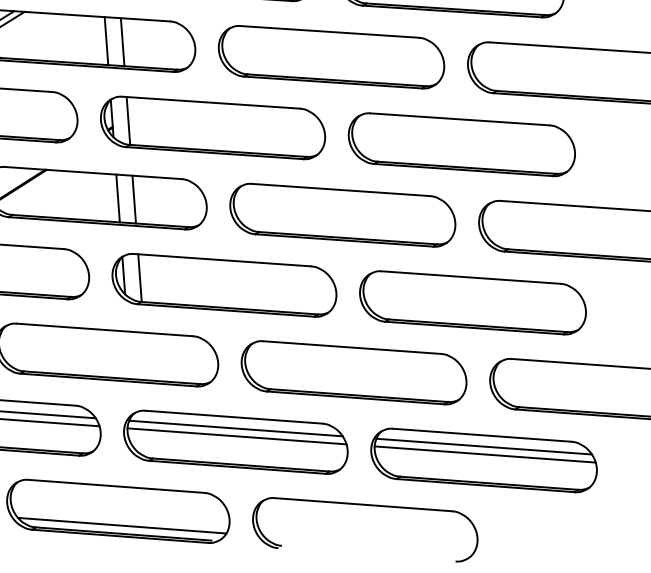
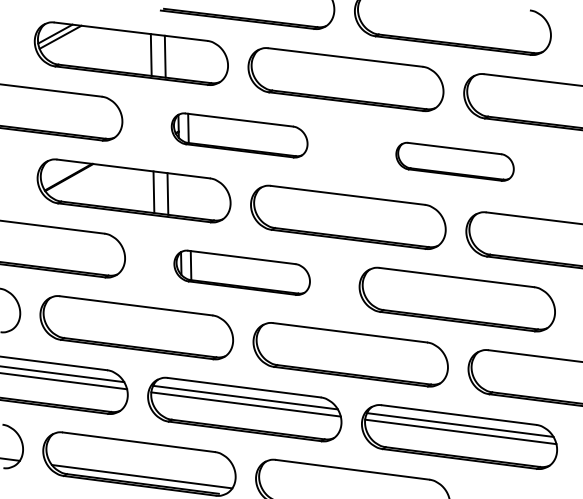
part: (212, 128) -> (239, 135), size x0.7
part: (461, 144) -> (454, 161), size x0.6
part: (223, 285) -> (241, 272), size x0.7

